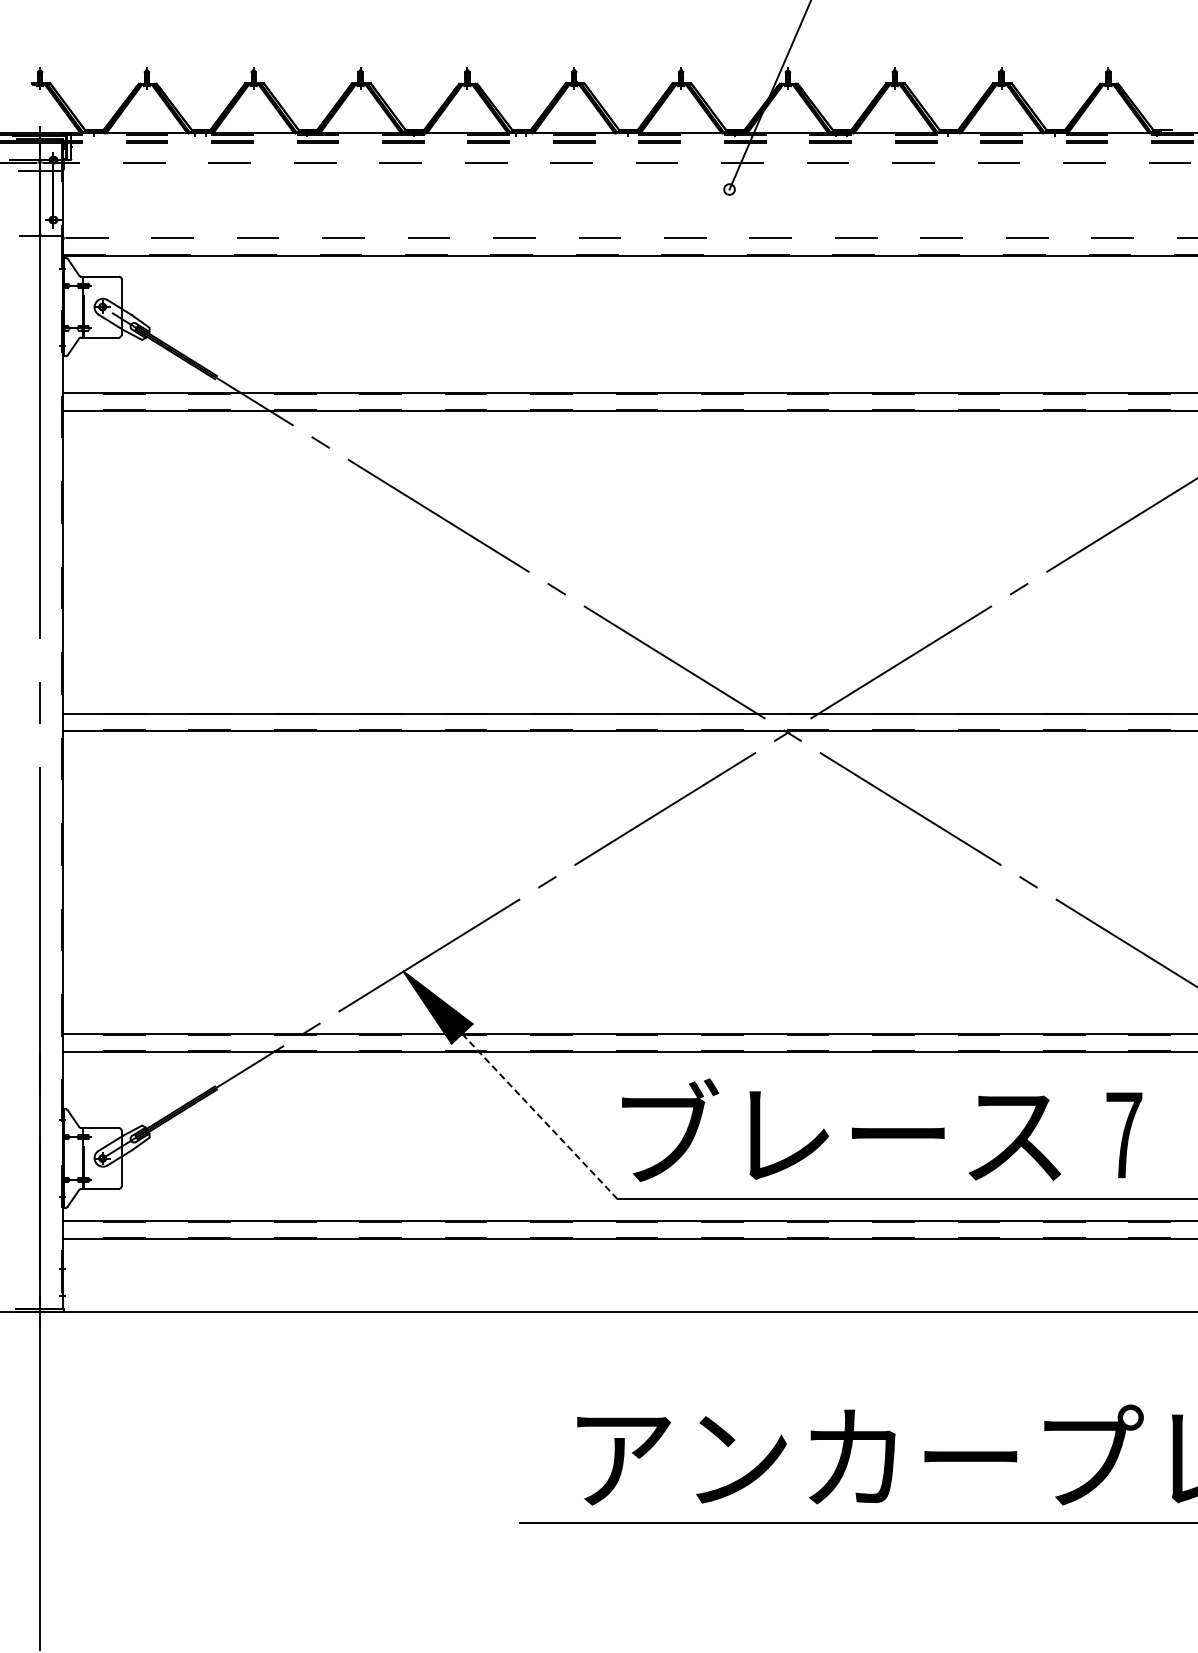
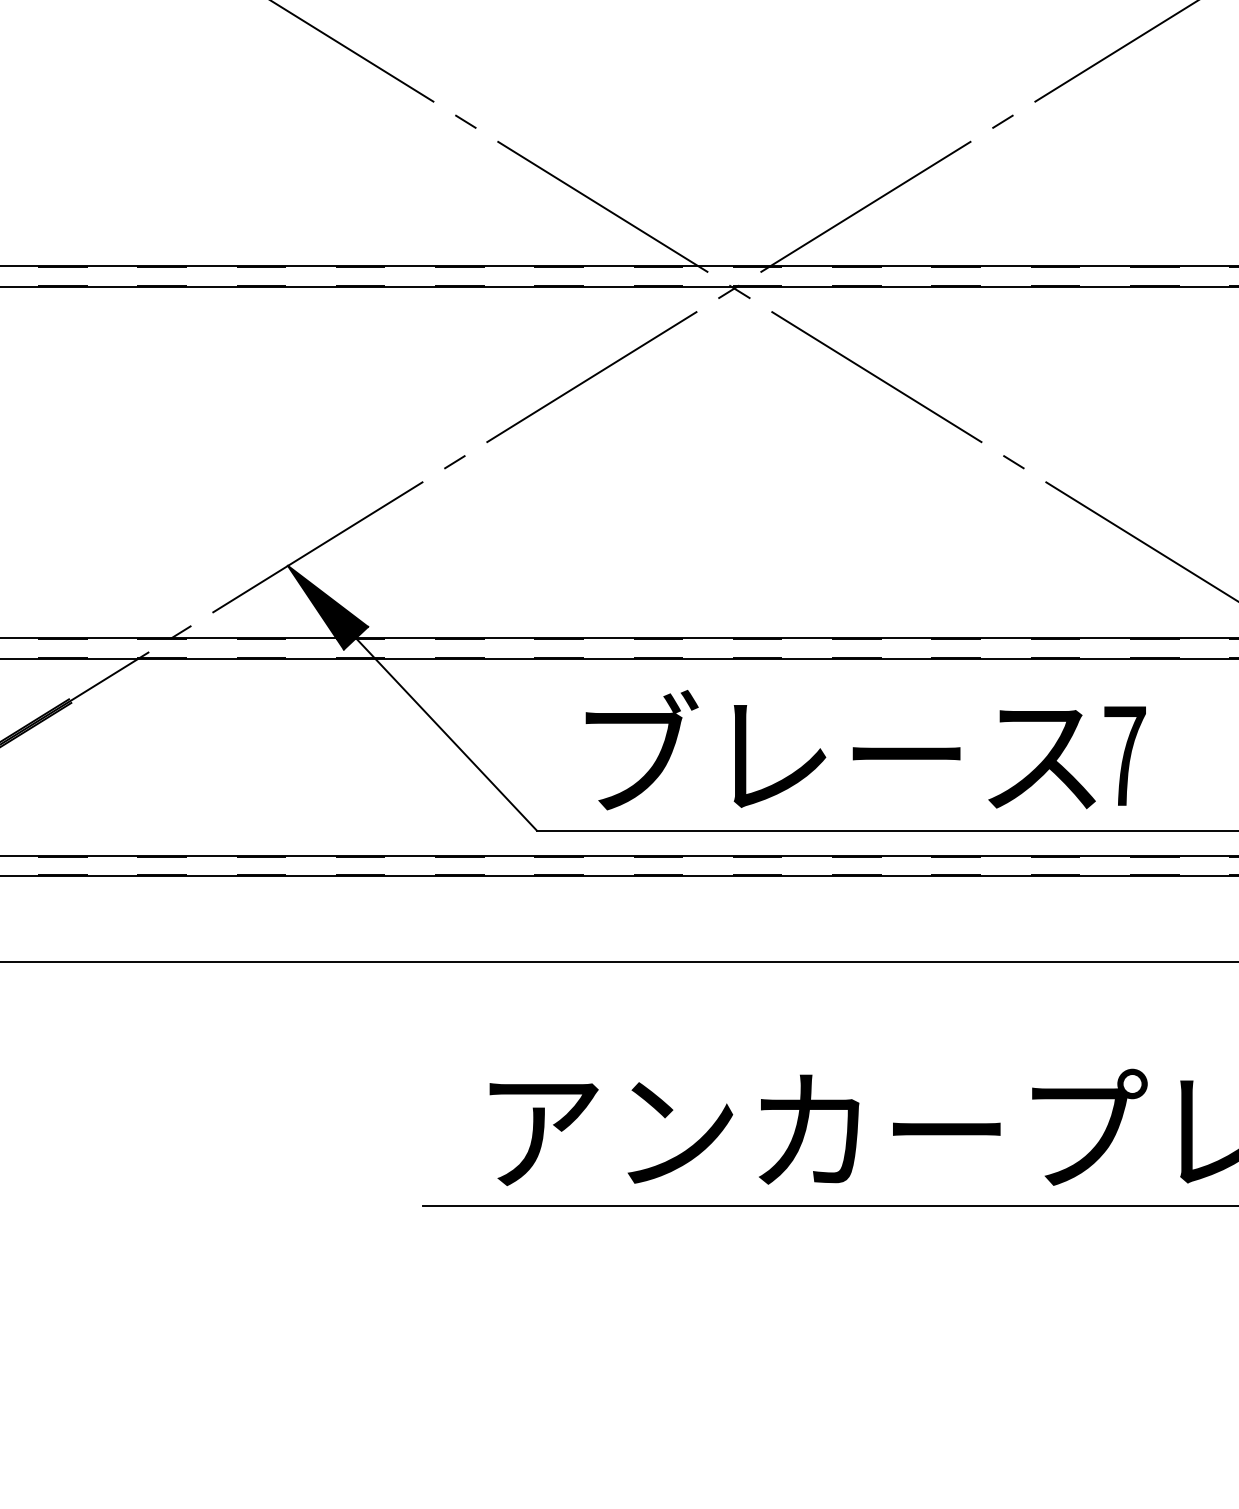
line: (539, 1116) -> (445, 734), dashed -> solid
text: (841, 1129) -> (840, 749), moved

